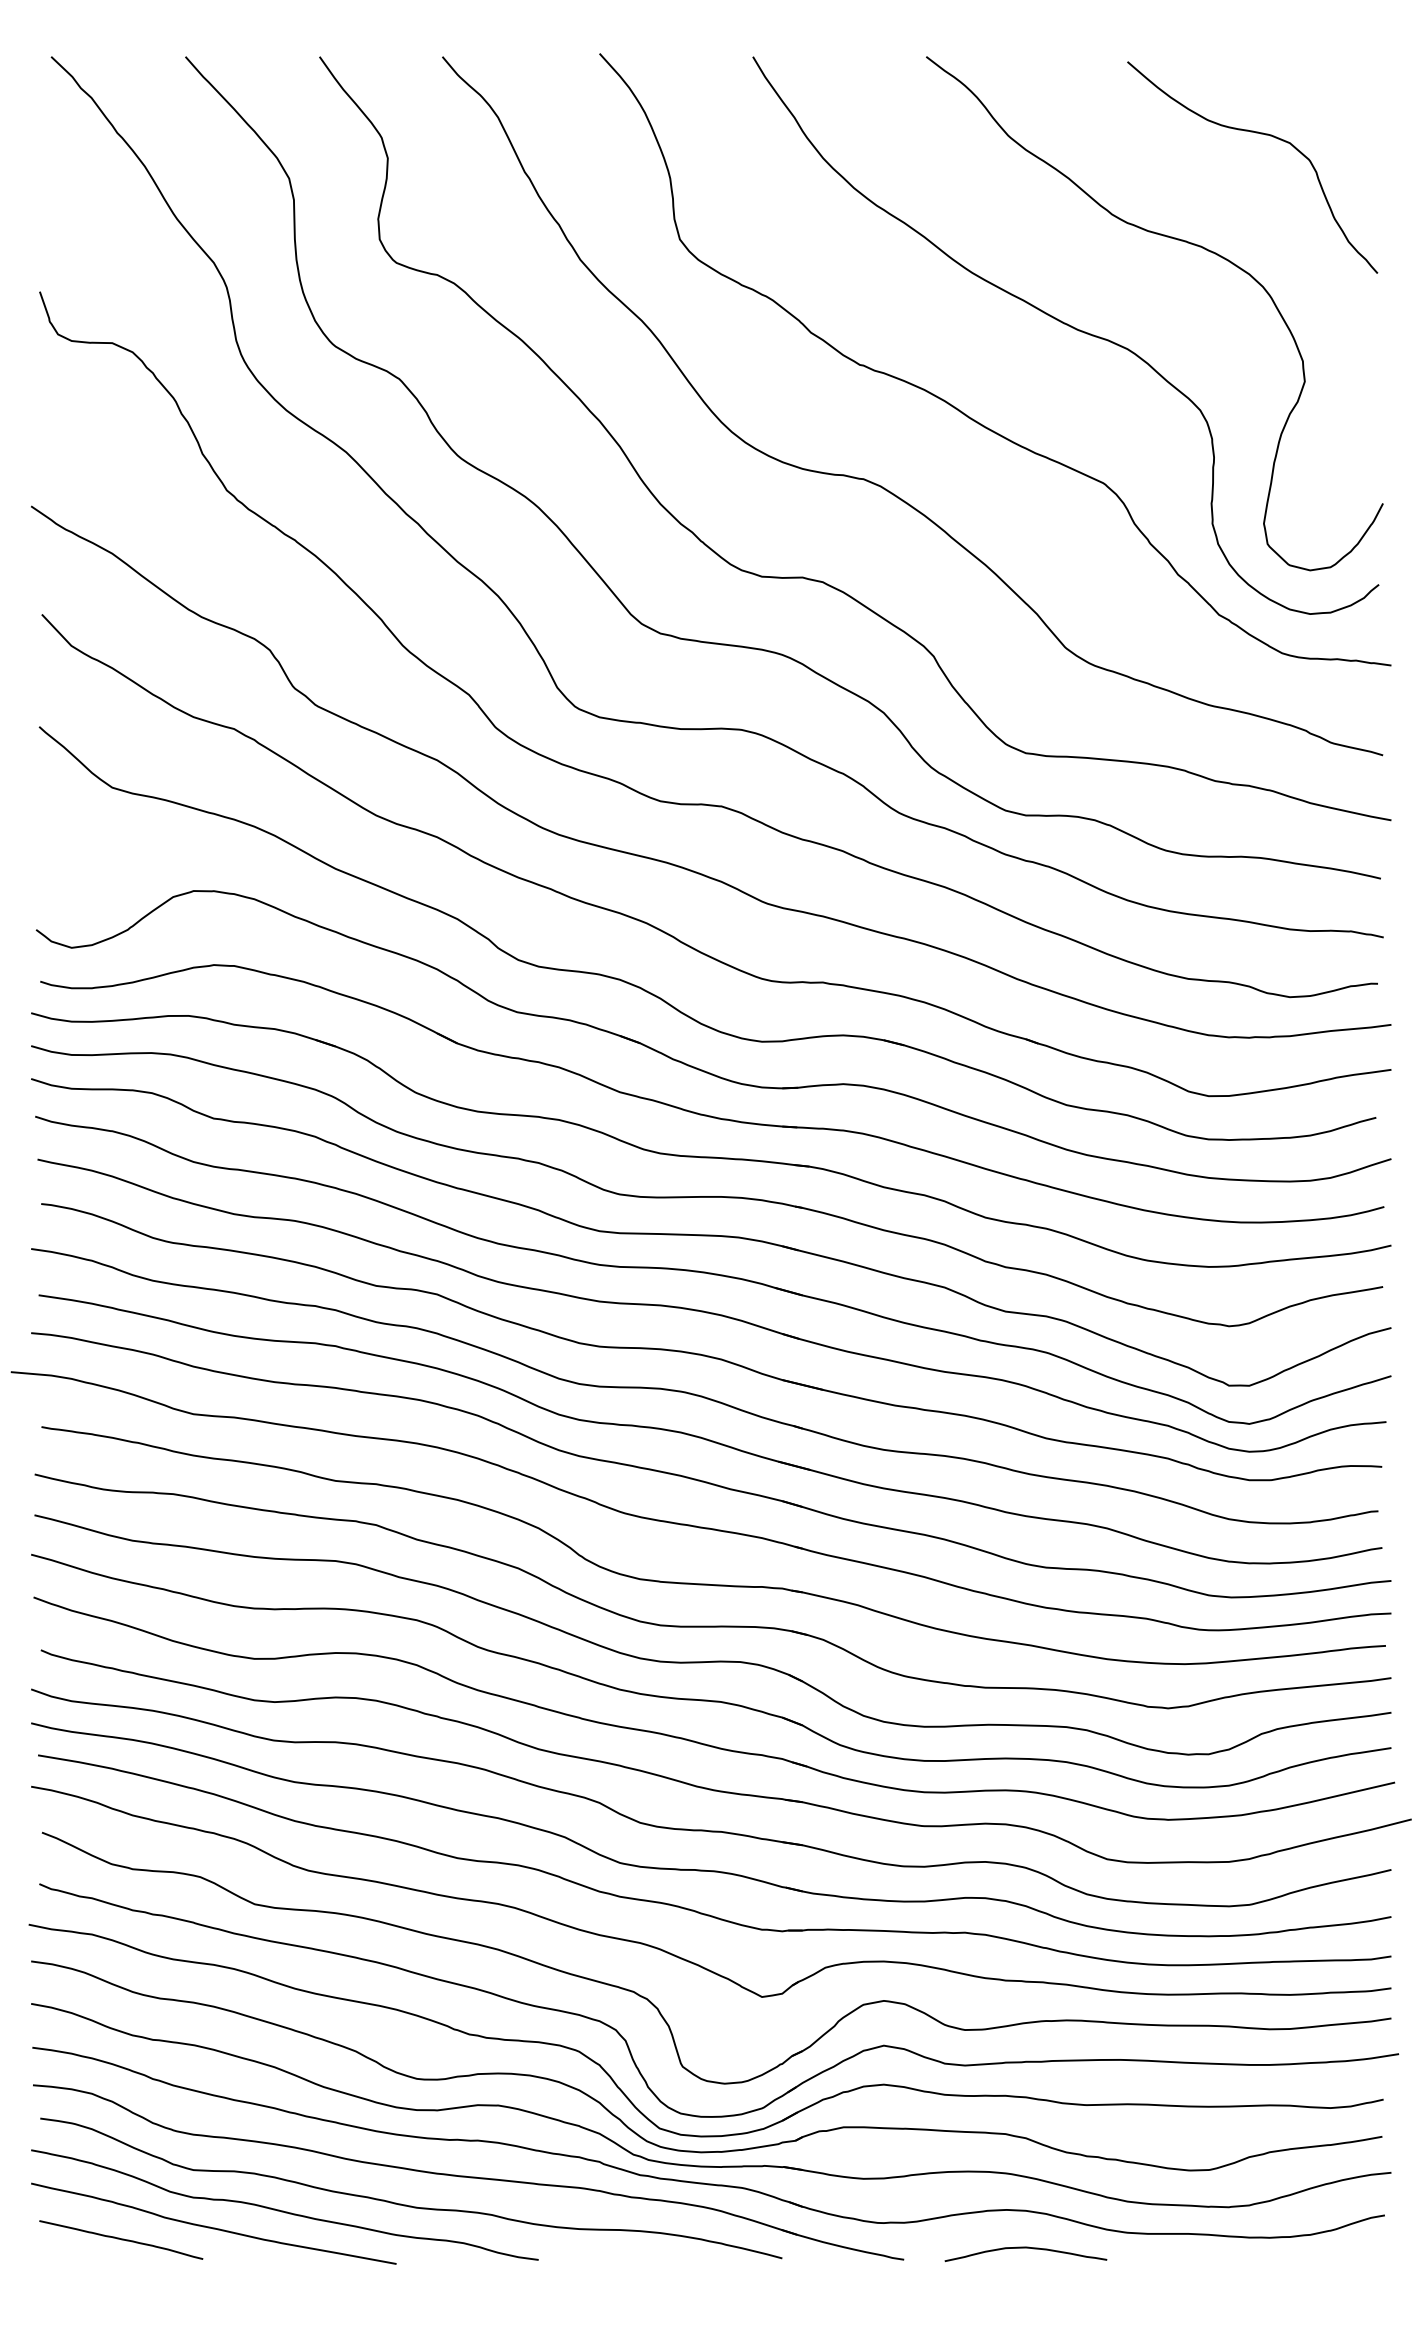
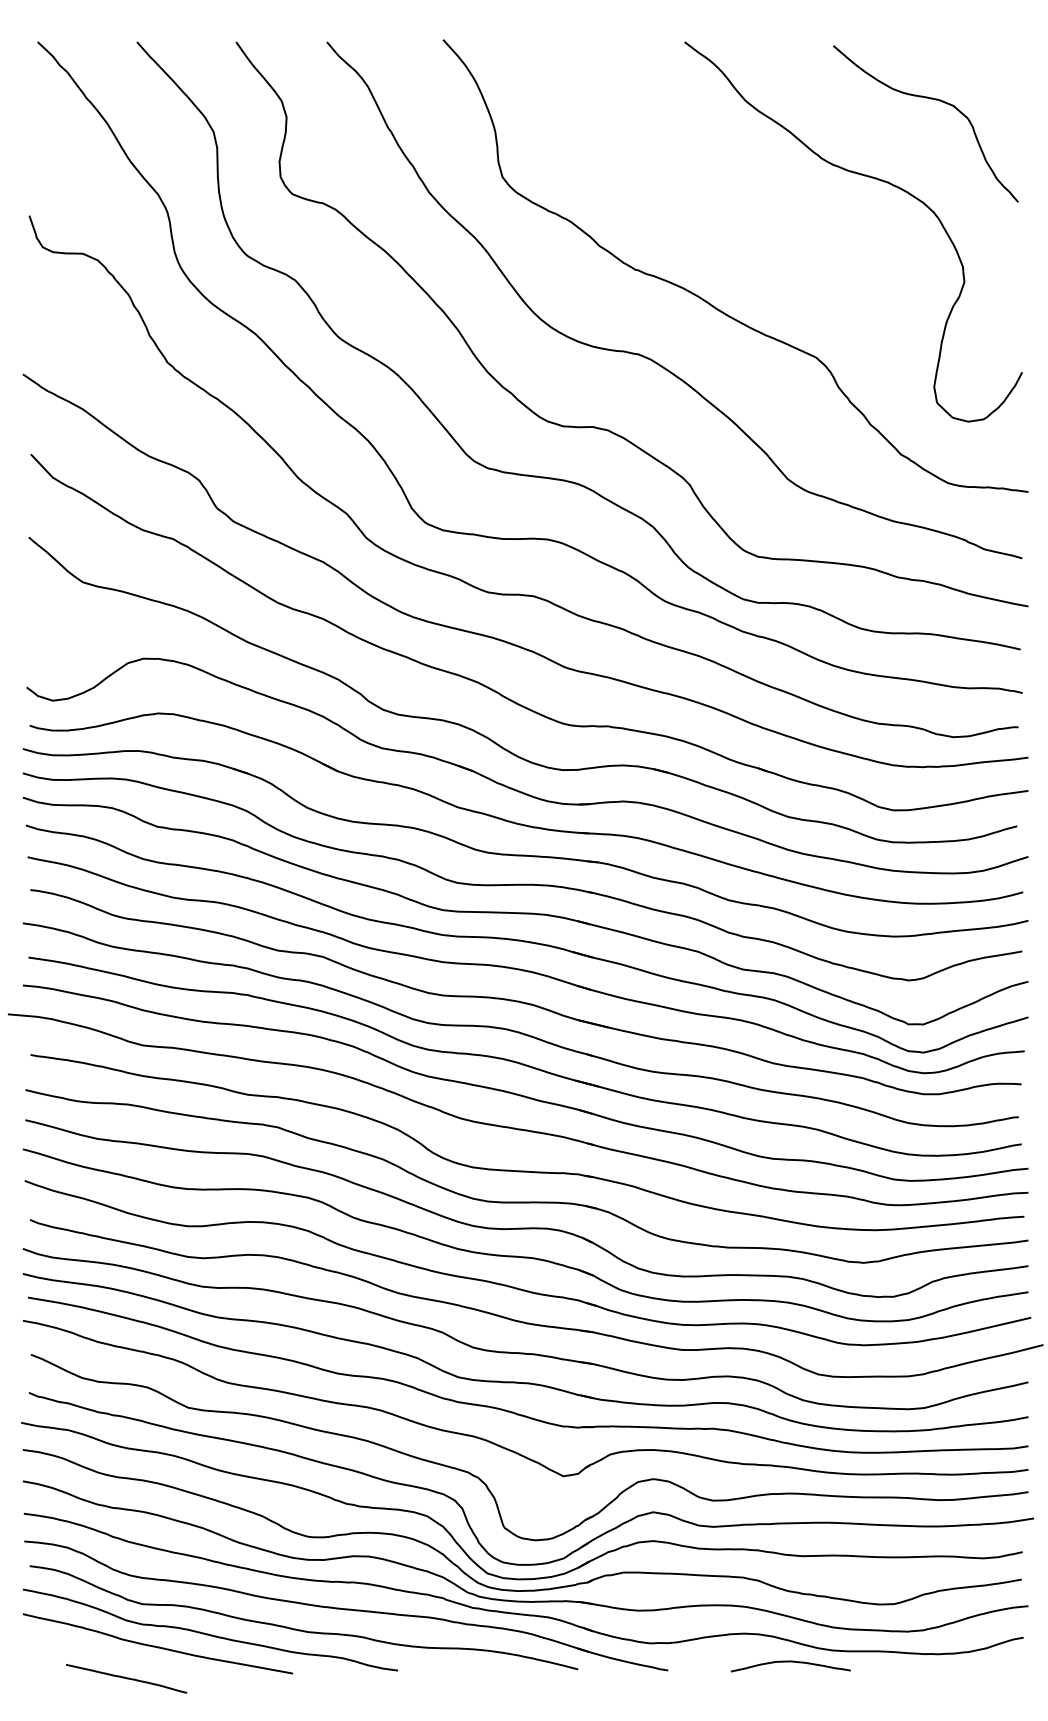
curve: (1070, 327) -> (791, 242), removed
curve: (121, 2239) -> (126, 1678), moved
curve: (1025, 2248) -> (790, 1662), moved

